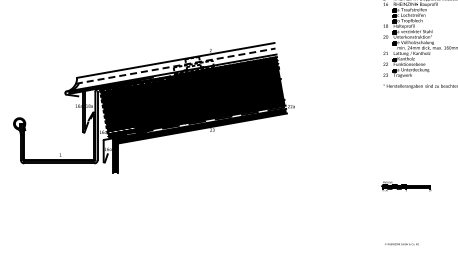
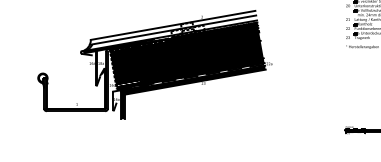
line: (176, 66) -> (173, 30), dashed -> solid

